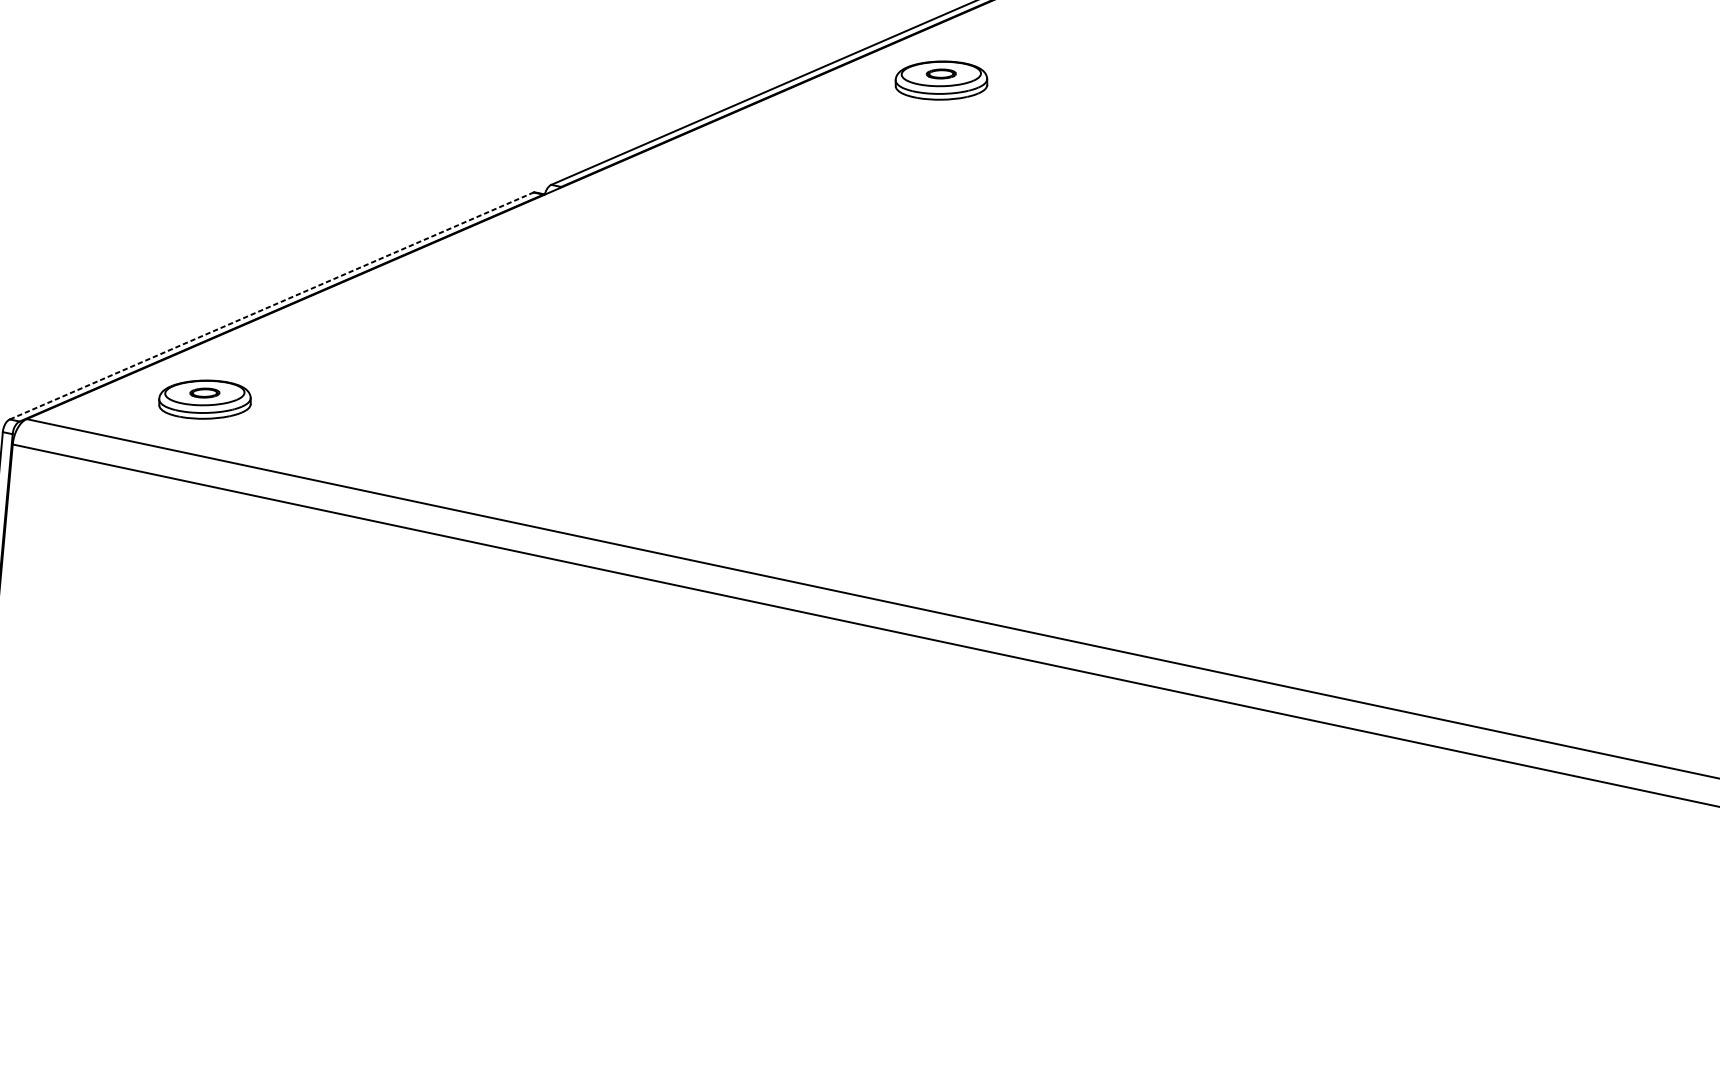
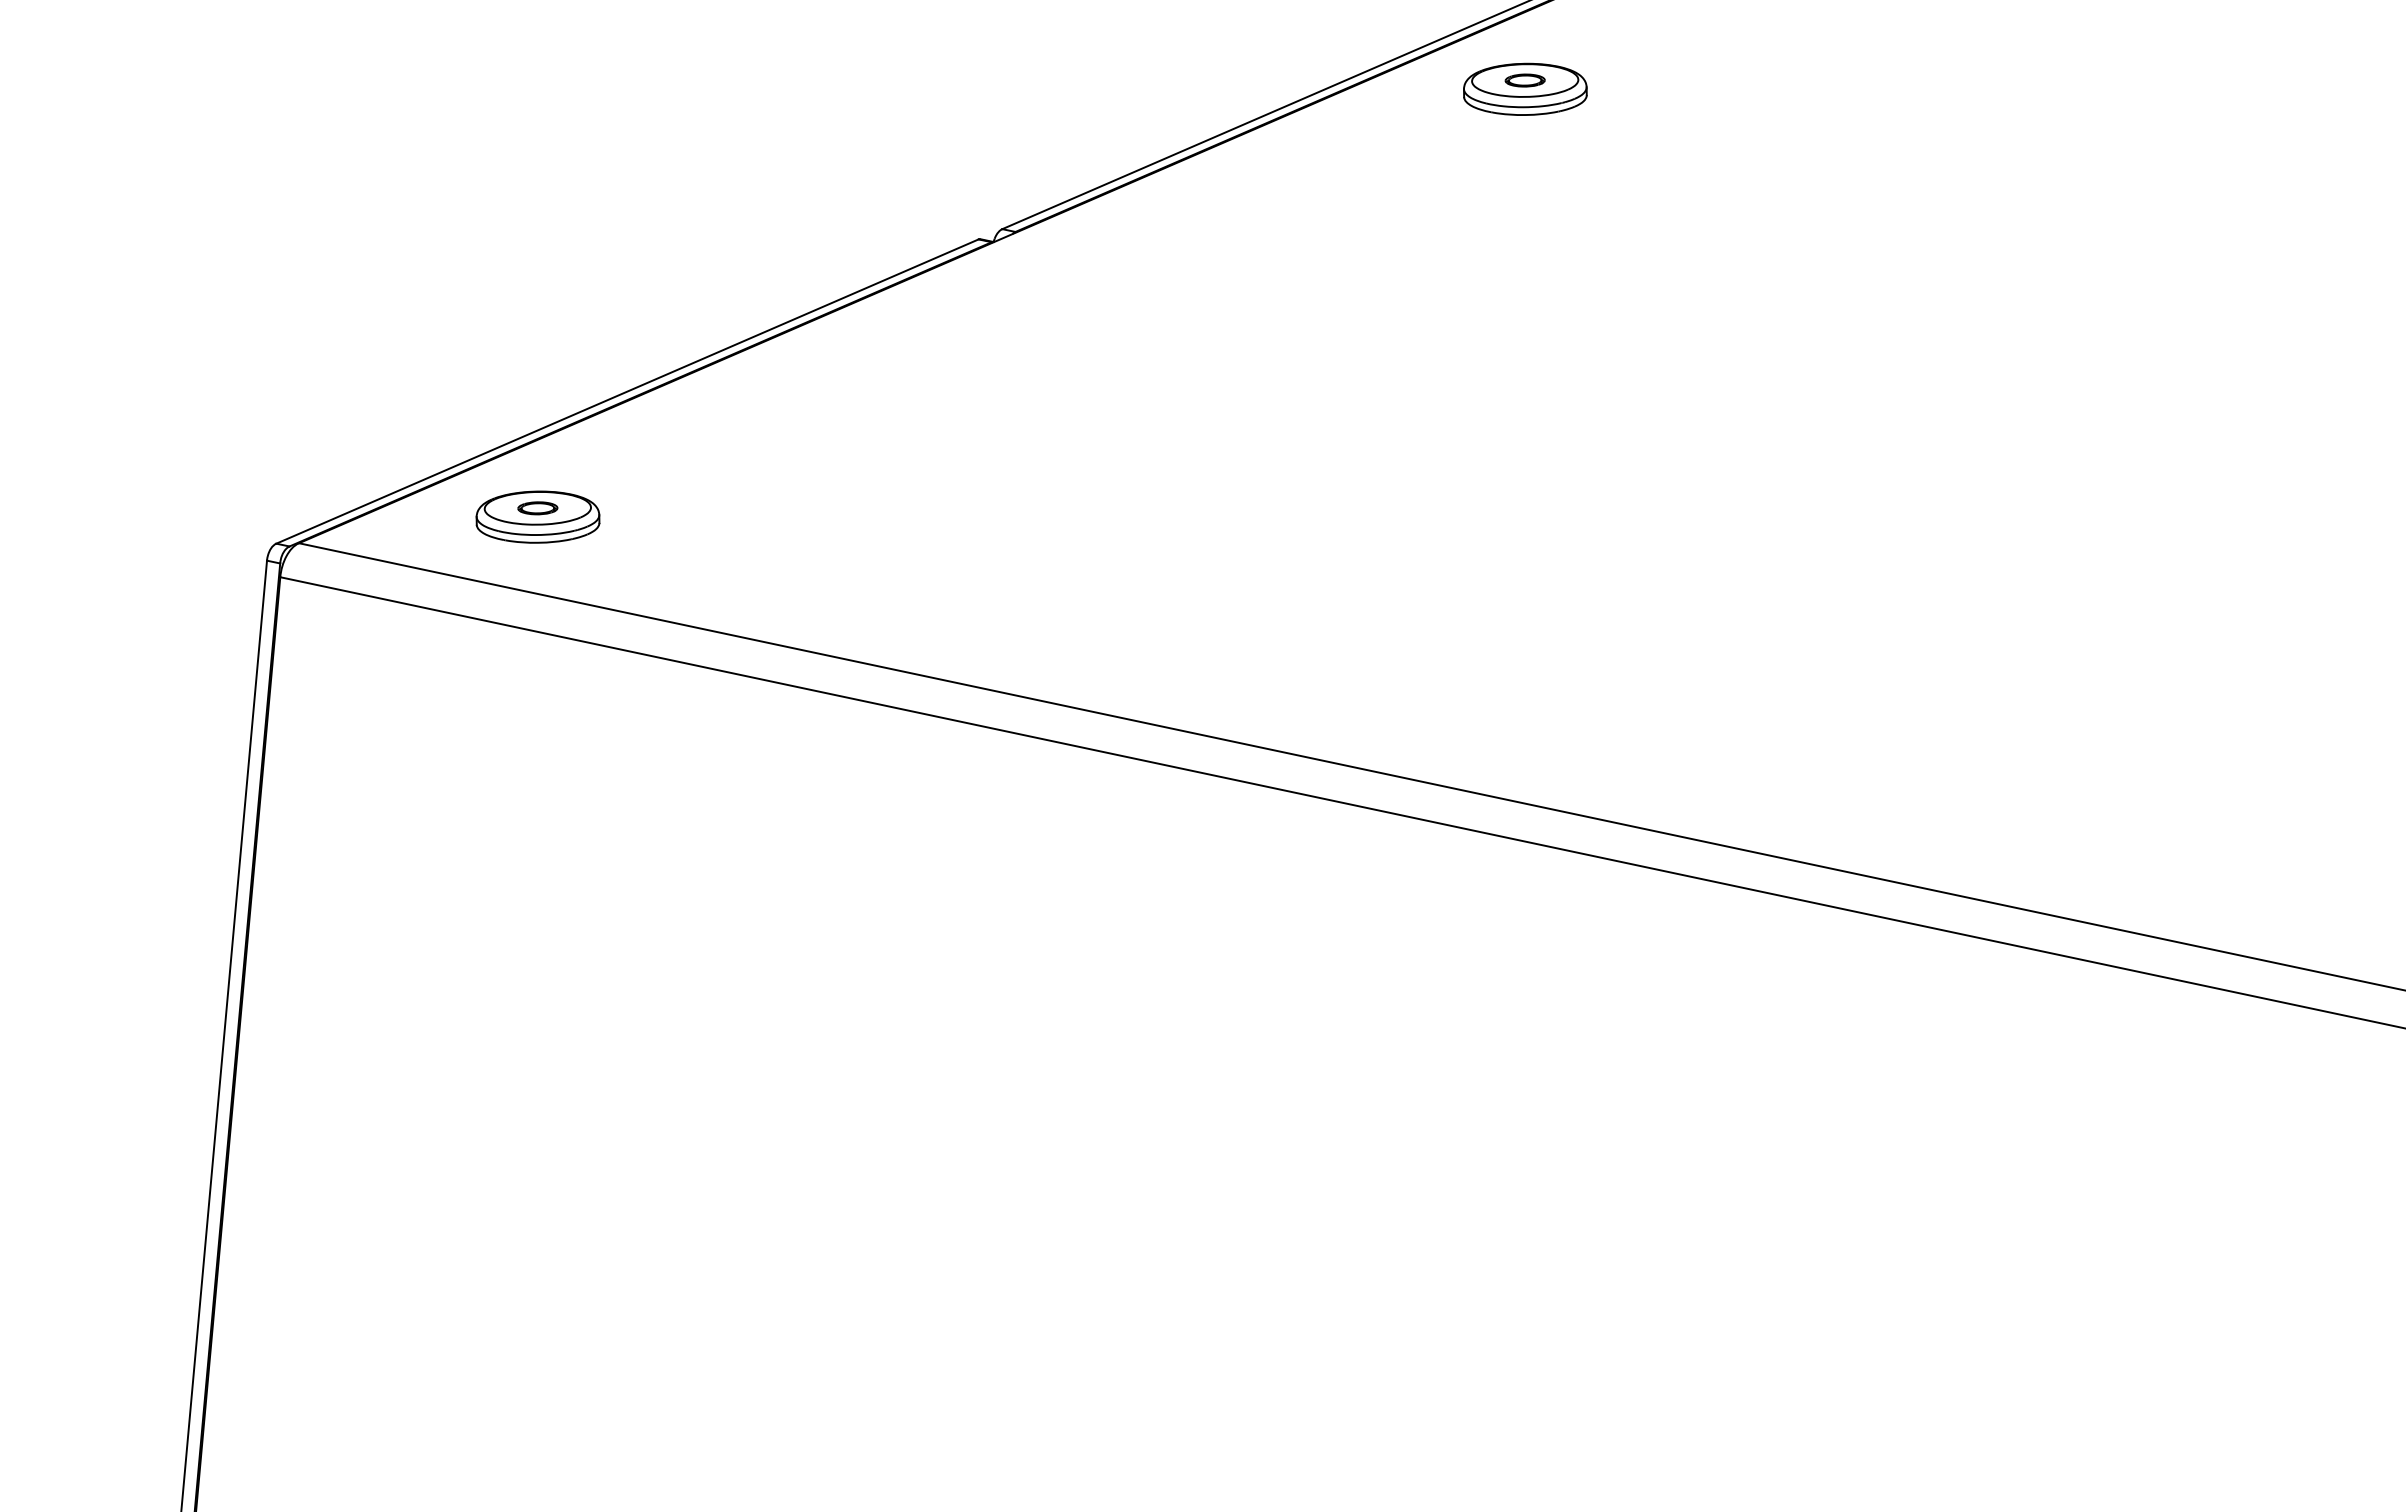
line: (271, 305) -> (627, 391), dashed -> solid

